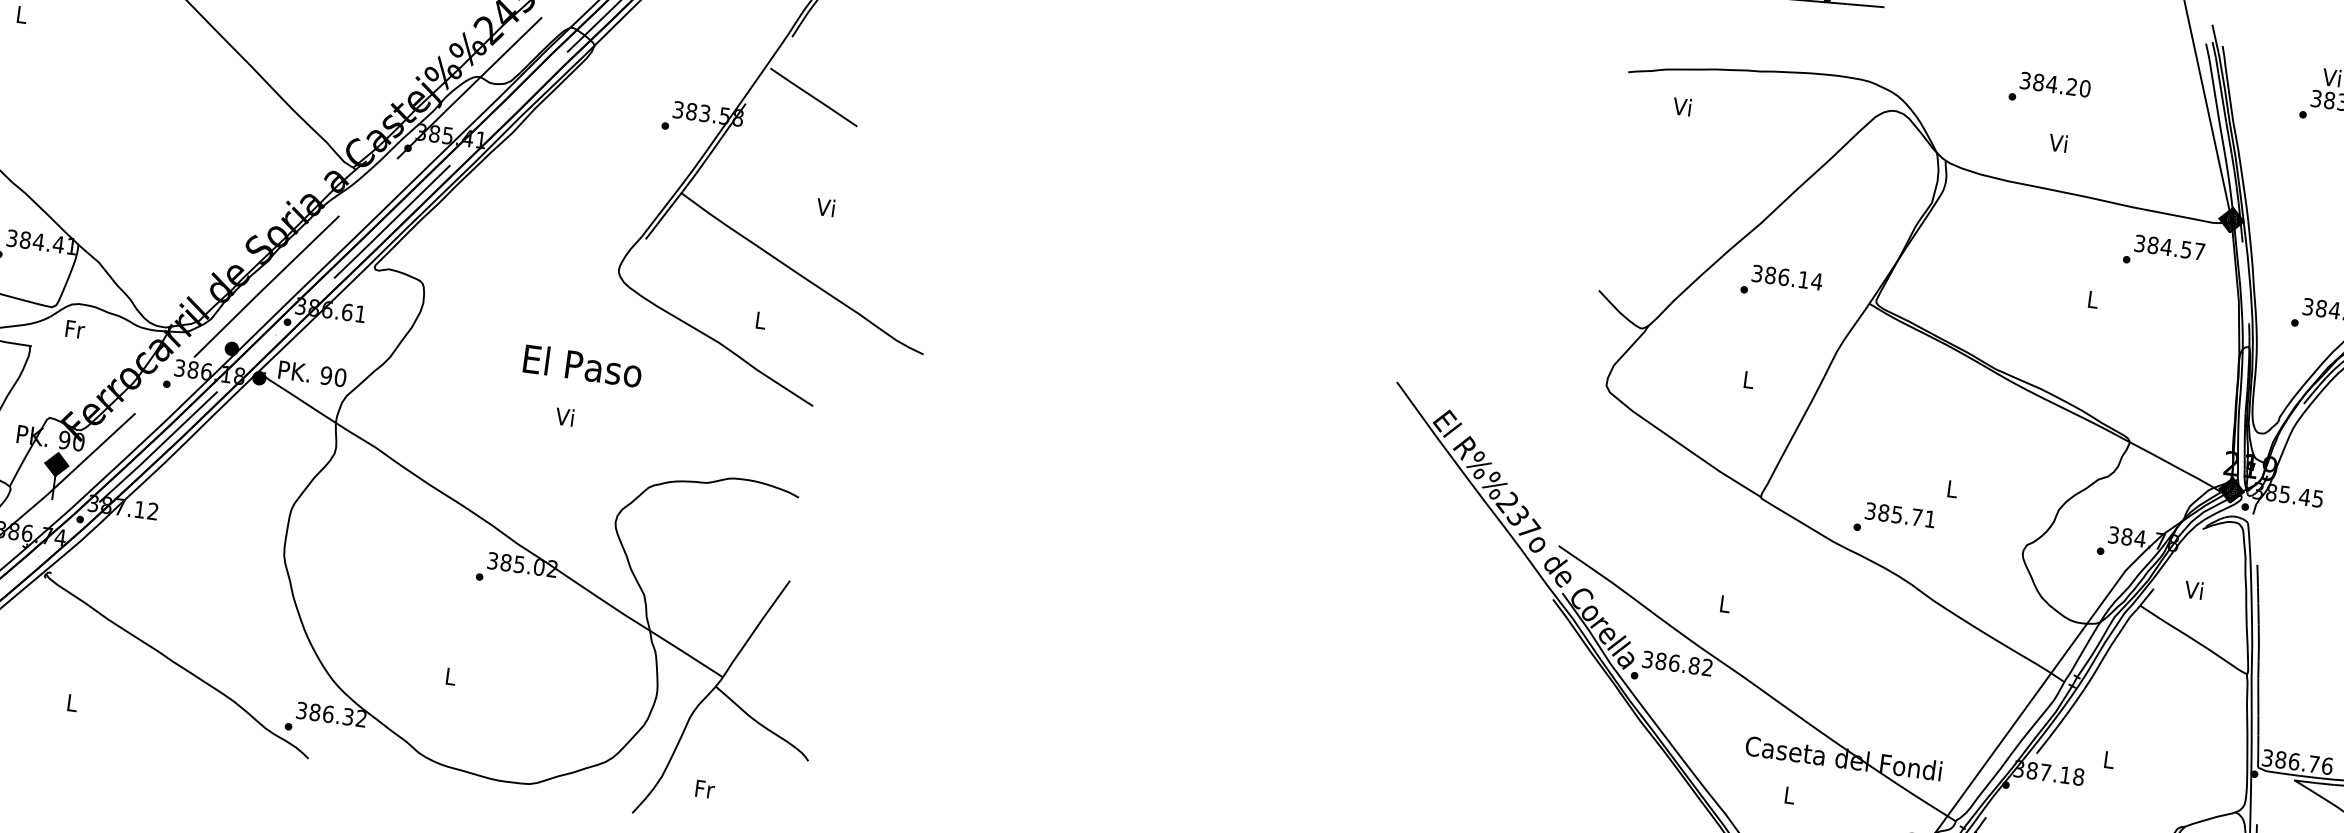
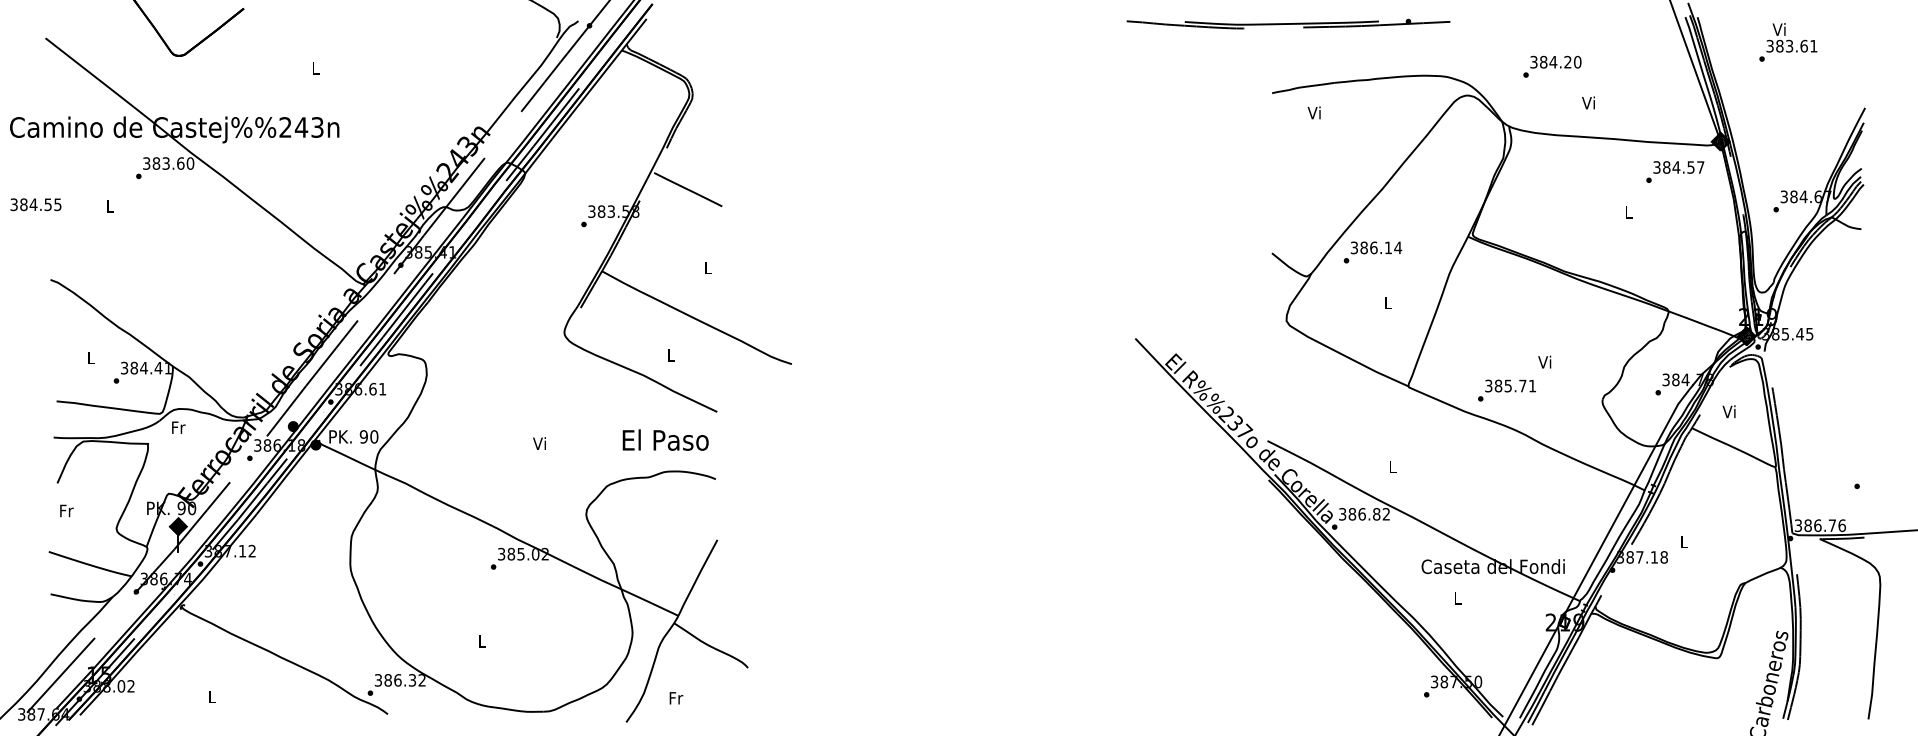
text: (2050, 89) -> (1552, 66), moved
text: (824, 207) -> (706, 267), Vi -> L
text: (1781, 283) -> (1372, 252), moved
text: (582, 365) -> (665, 439), moved
text: (1951, 487) -> (1544, 361), L -> Vi

